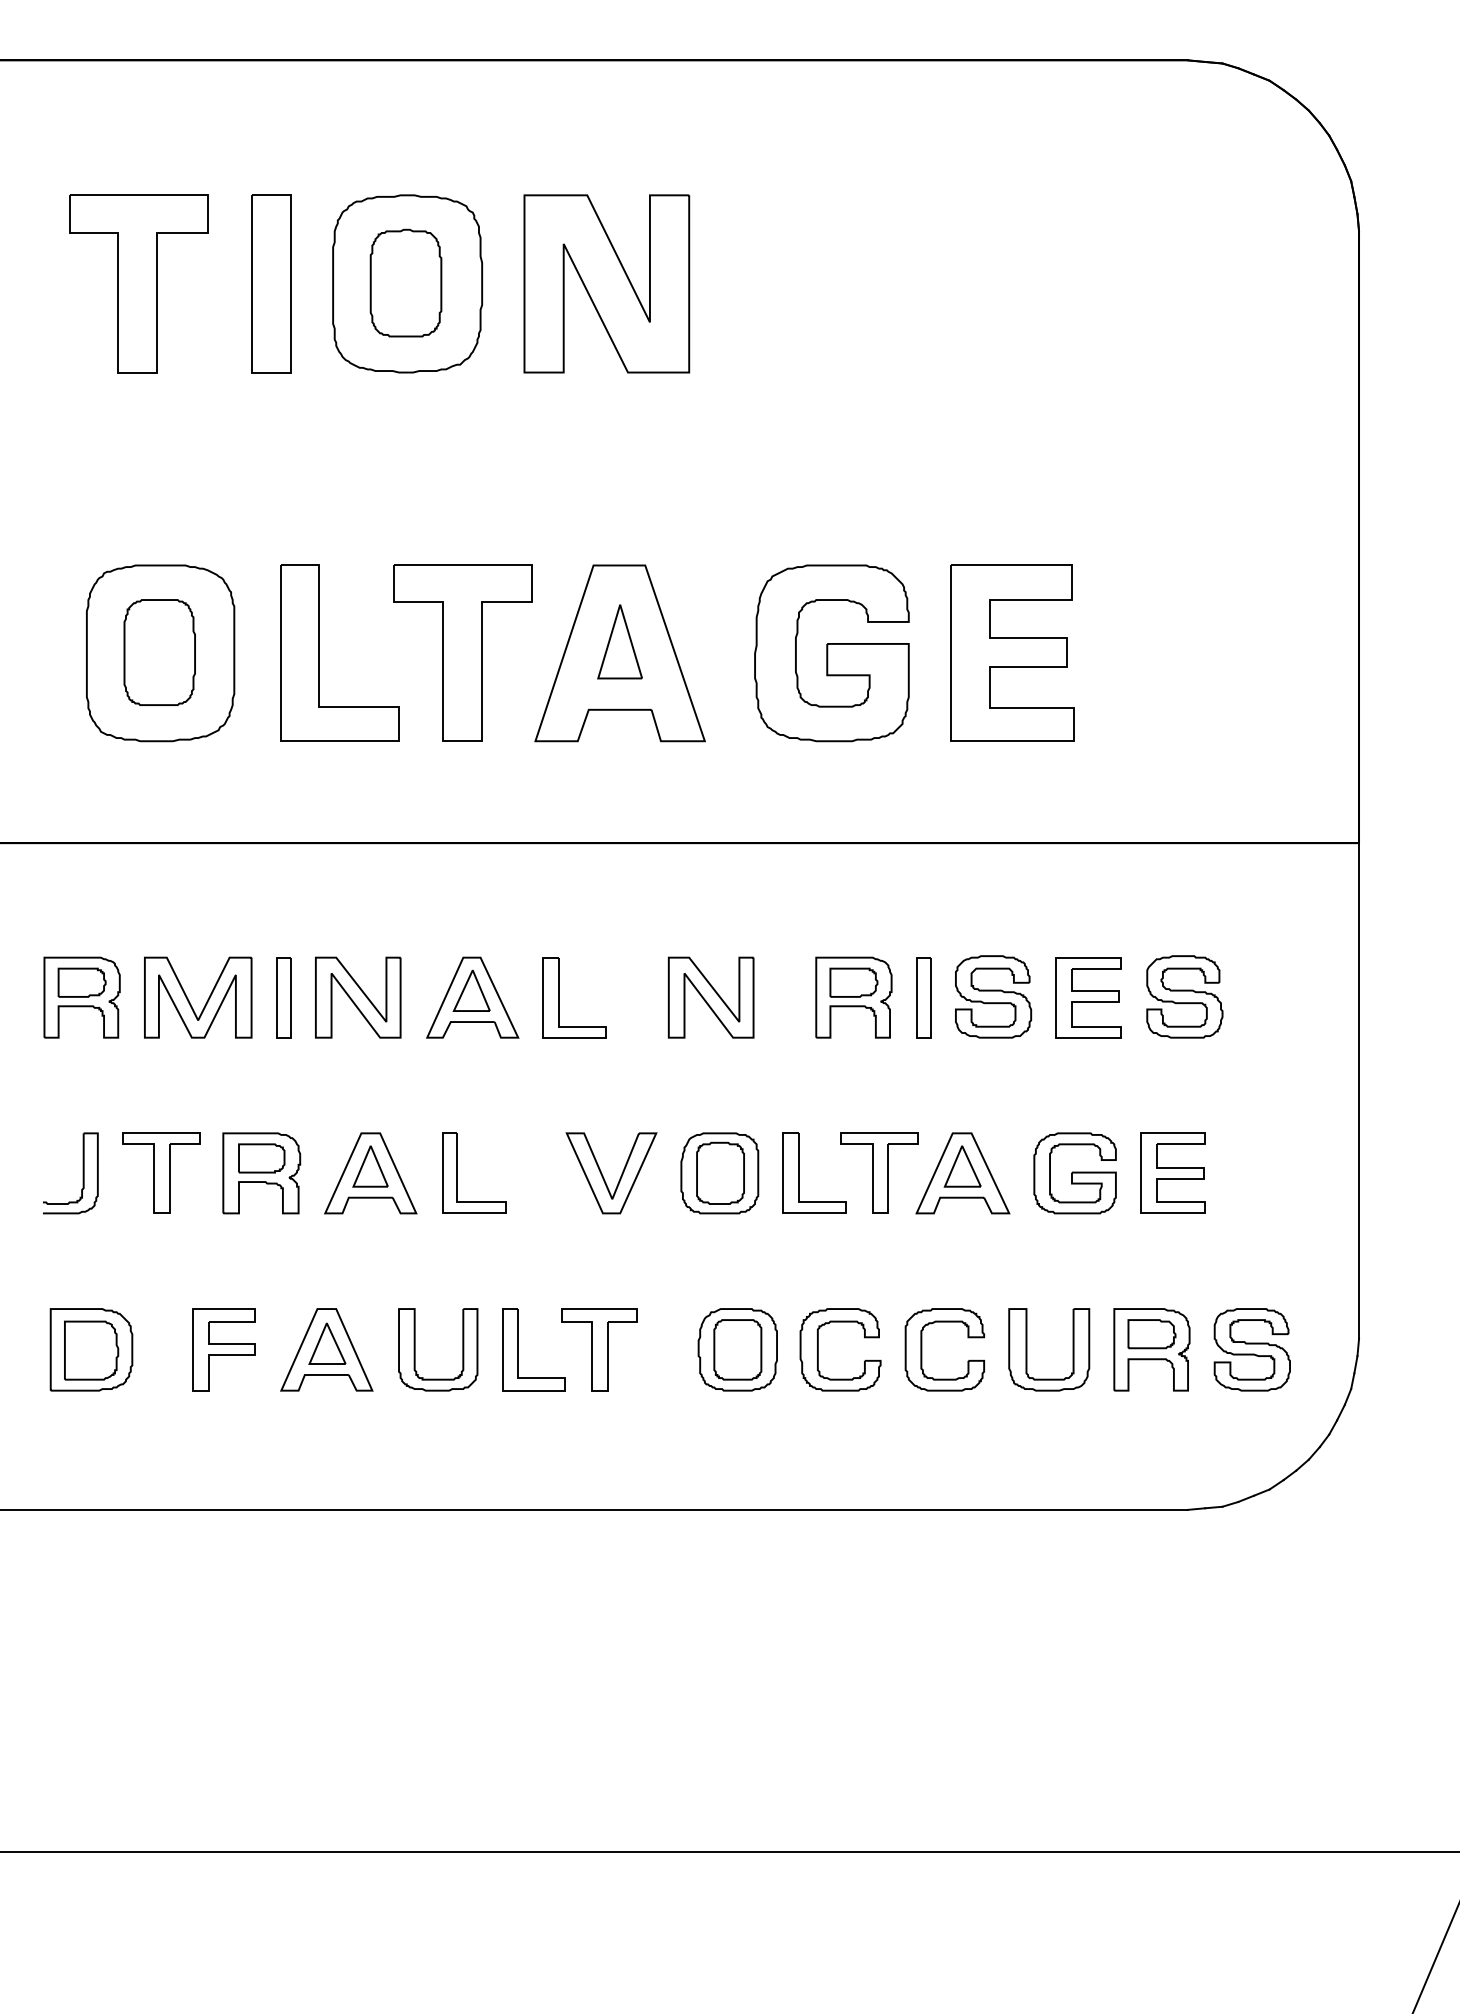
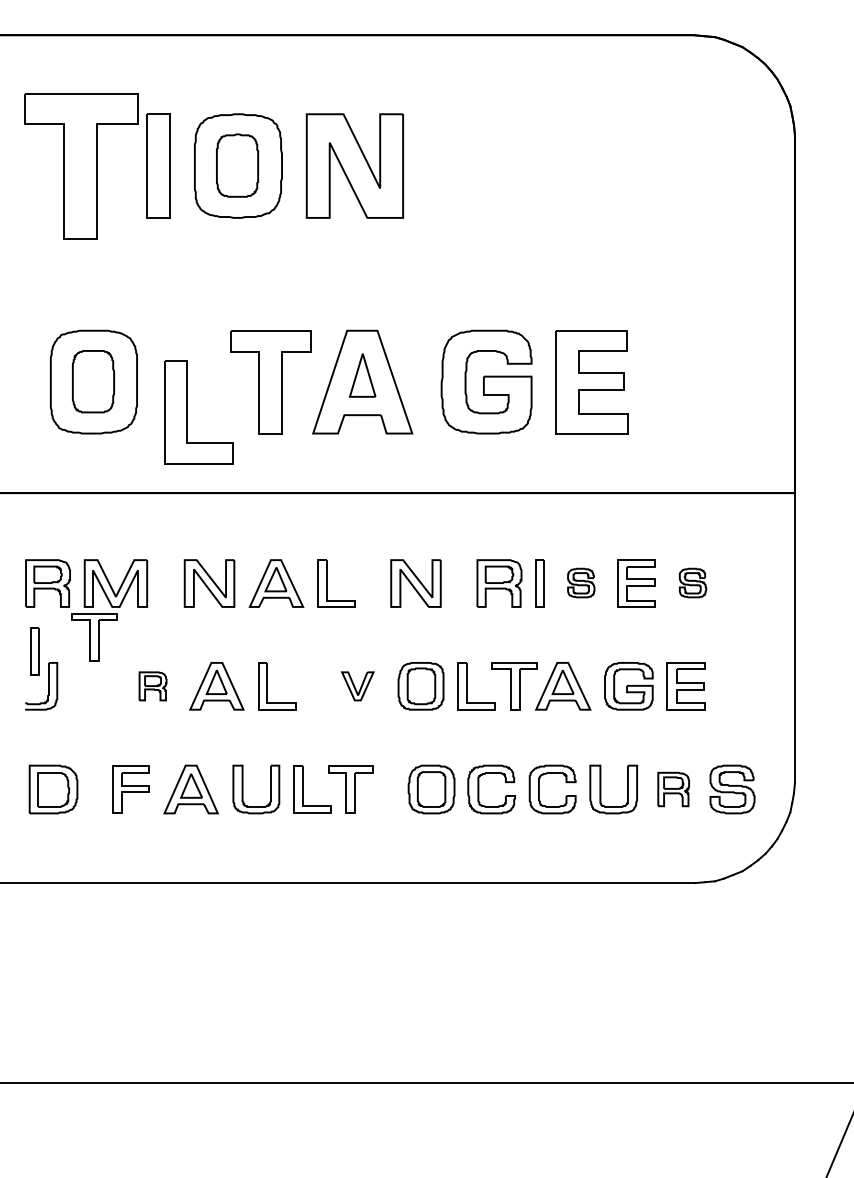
part: (137, 282) -> (80, 165), size x1.4
part: (320, 653) -> (187, 412), moved
part: (994, 995) -> (581, 582), size x0.6
part: (1183, 995) -> (692, 582), size x0.6
part: (282, 997) -> (34, 651), moved
part: (161, 1173) -> (94, 637), moved
part: (260, 1173) -> (152, 686), size x0.6
part: (611, 1173) -> (357, 686), size x0.6
part: (1151, 1349) -> (673, 789), size x0.7

